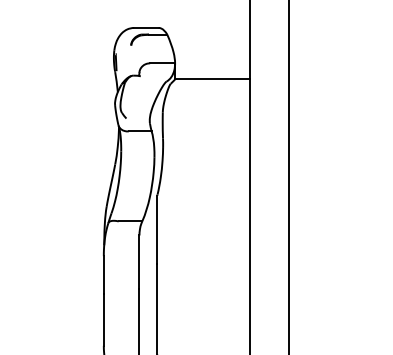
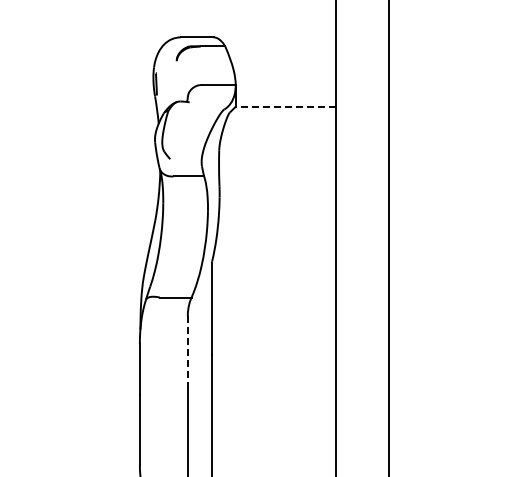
line: (212, 79) -> (285, 106), solid -> dashed
line: (139, 262) -> (187, 352), solid -> dashed

